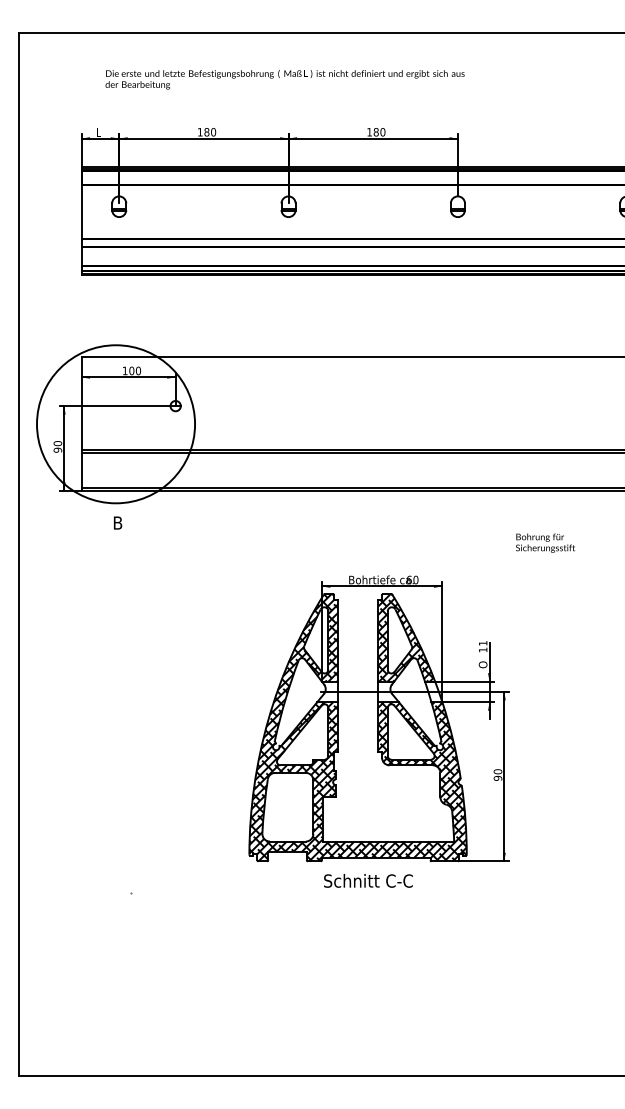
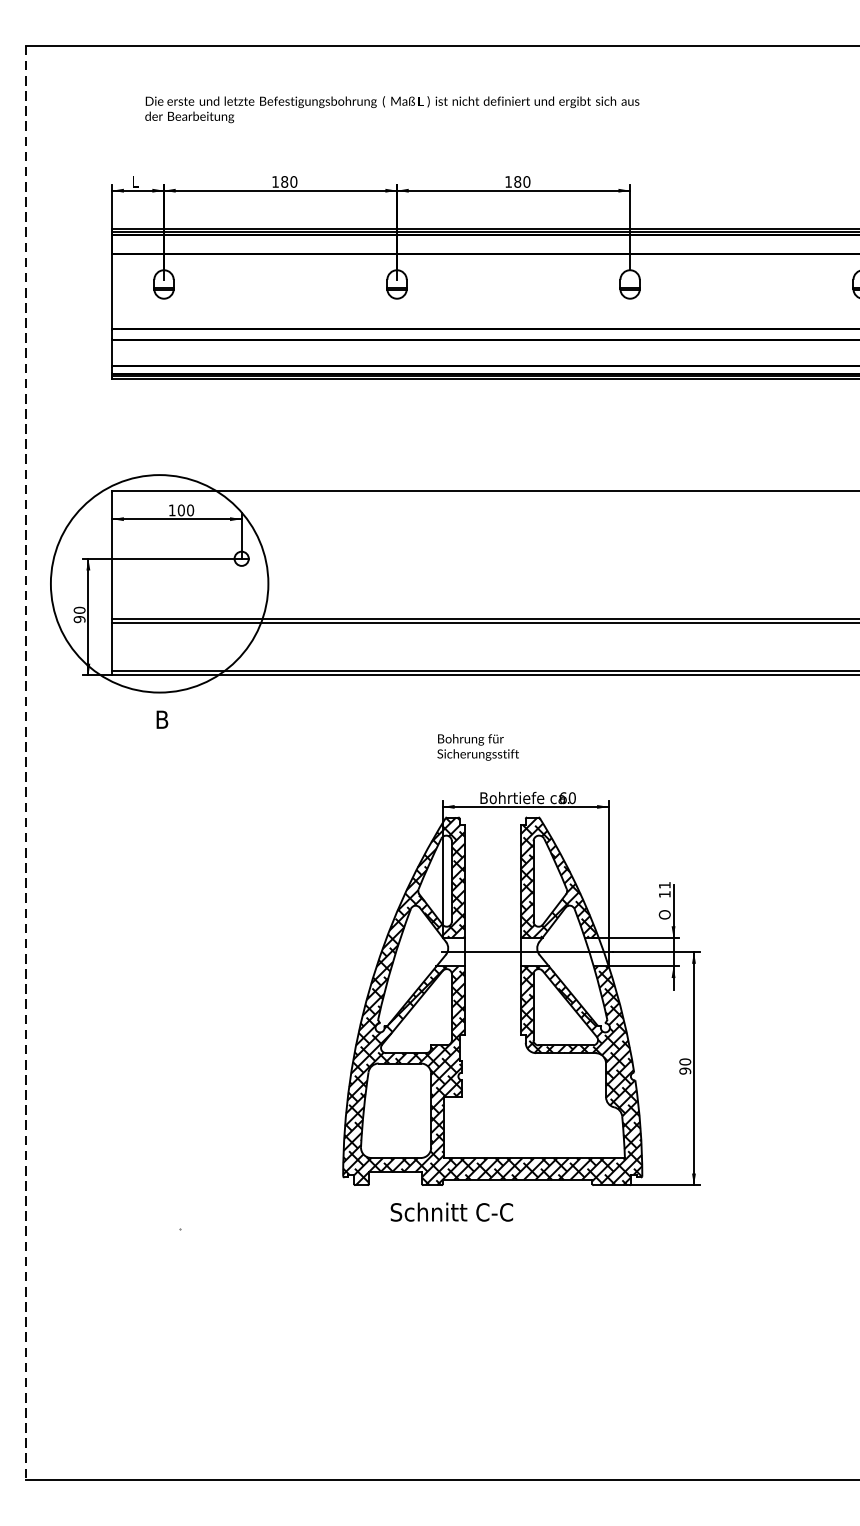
text: (545, 542) -> (478, 746), moved
line: (18, 554) -> (25, 763), solid -> dashed
text: (368, 880) -> (452, 1211), moved

